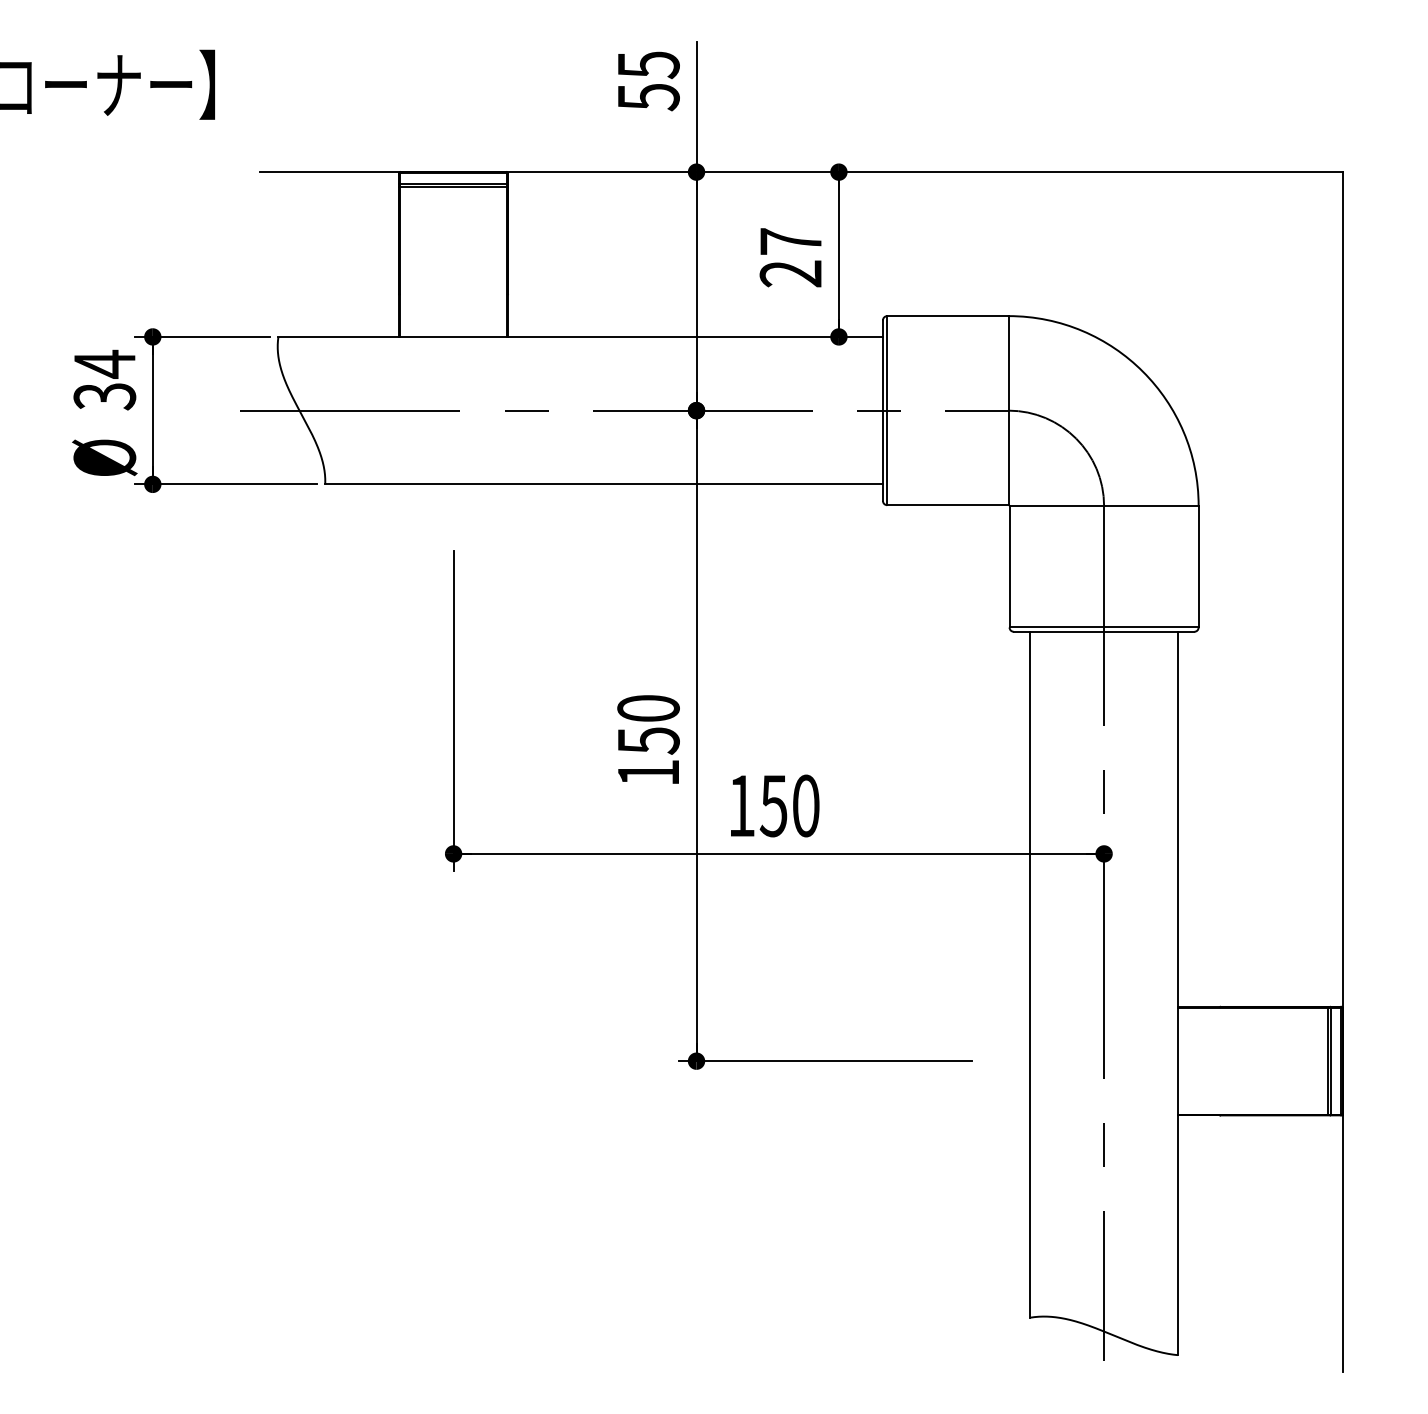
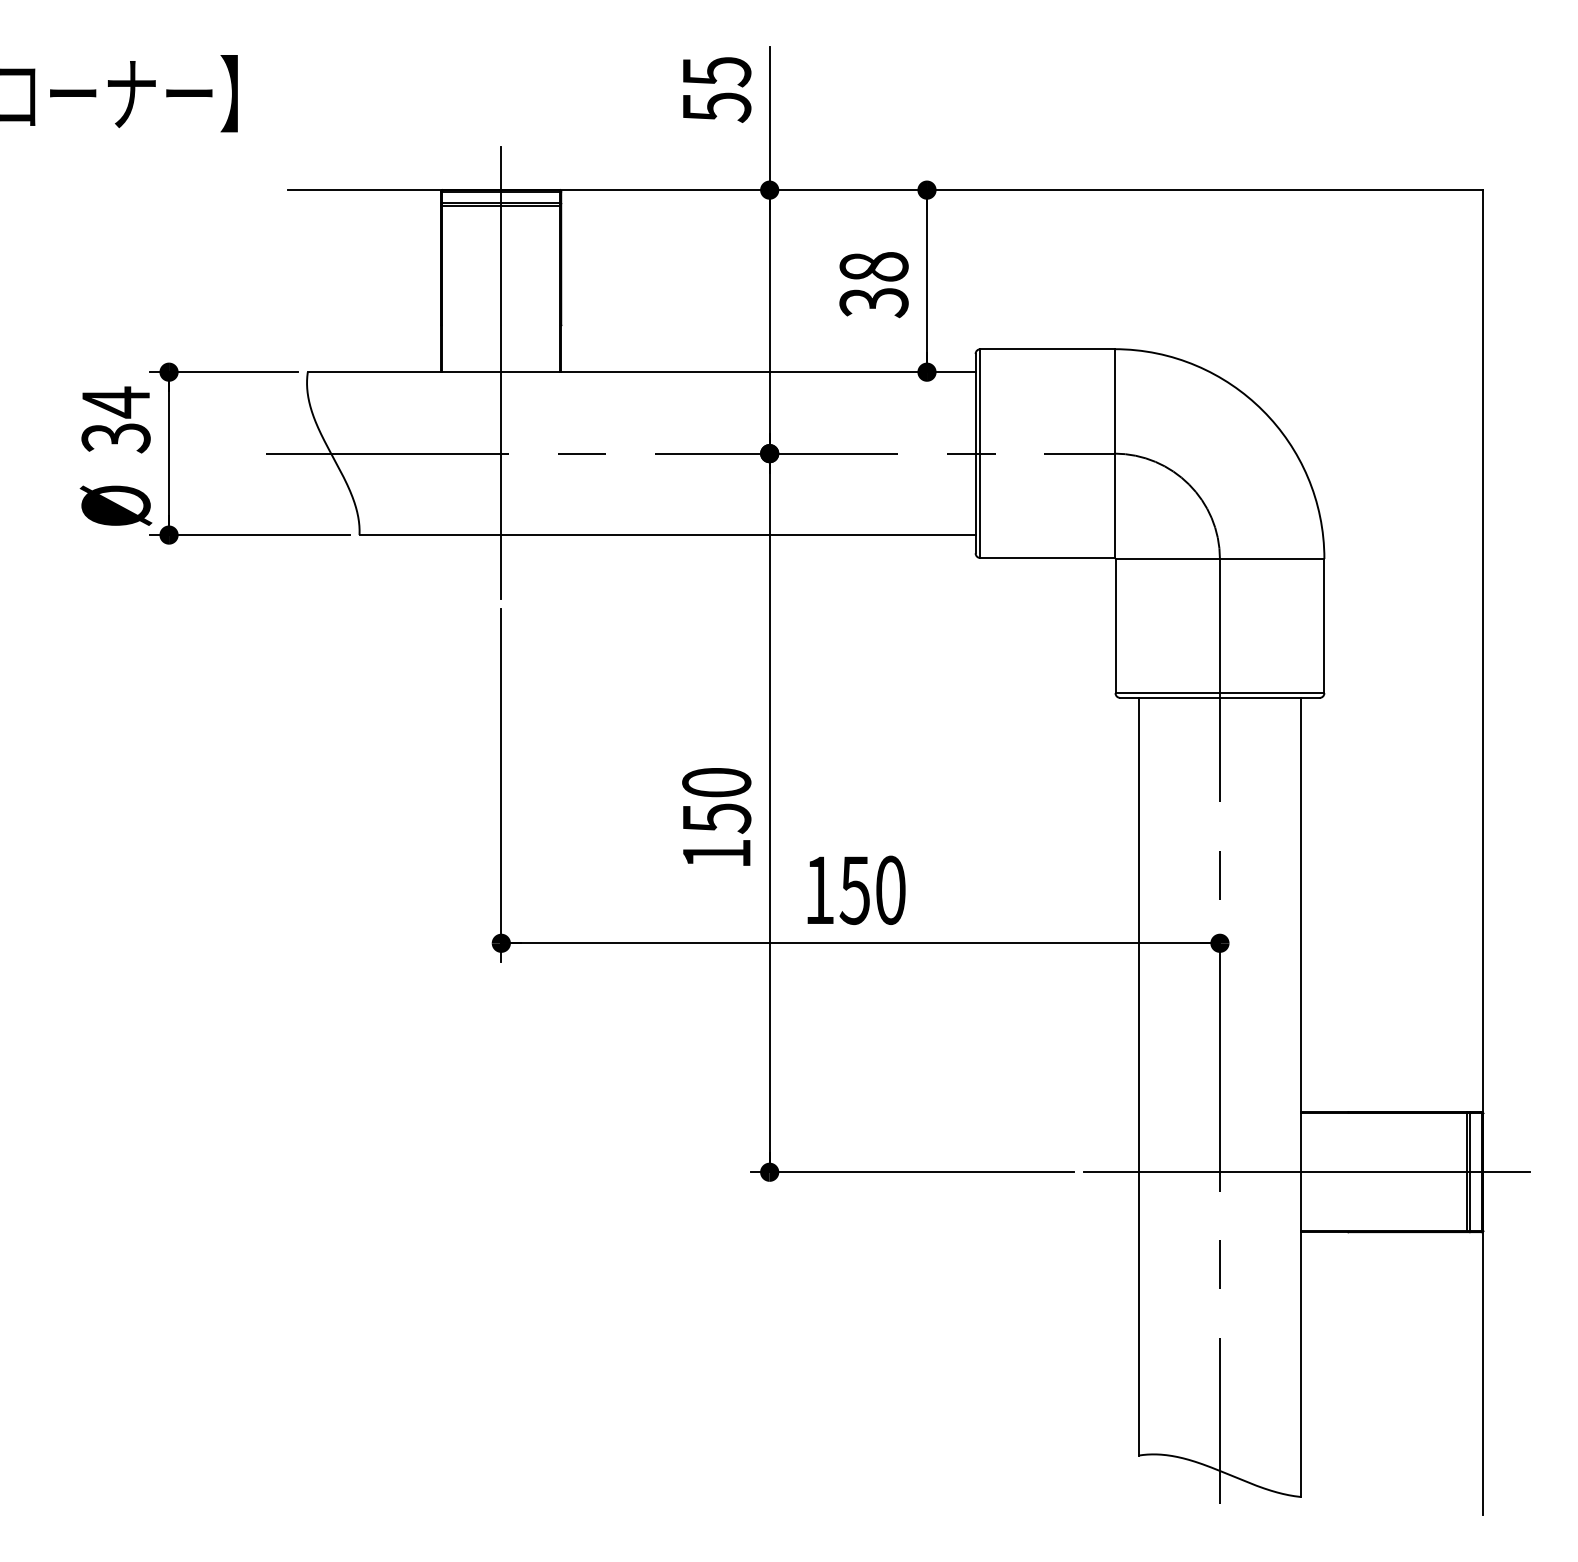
text: (790, 257) -> (873, 284), 27 -> 38
line: (453, 337) -> (501, 372), added
line: (1182, 1061) -> (1306, 1172), added

